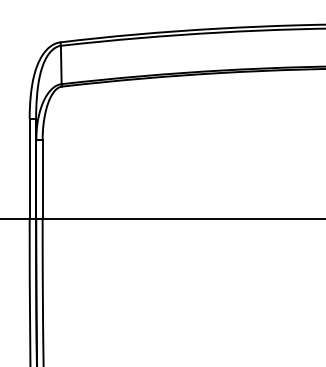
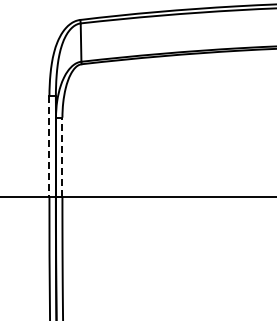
line: (29, 169) -> (49, 147), solid -> dashed
line: (42, 179) -> (62, 157), solid -> dashed

